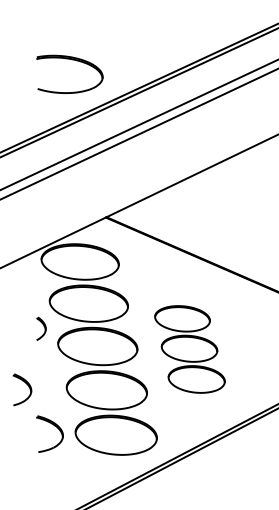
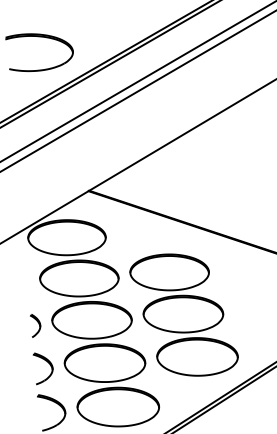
part: (41, 328) -> (35, 325), moved
part: (189, 349) -> (183, 315), size x1.43
part: (28, 387) -> (49, 365), moved

